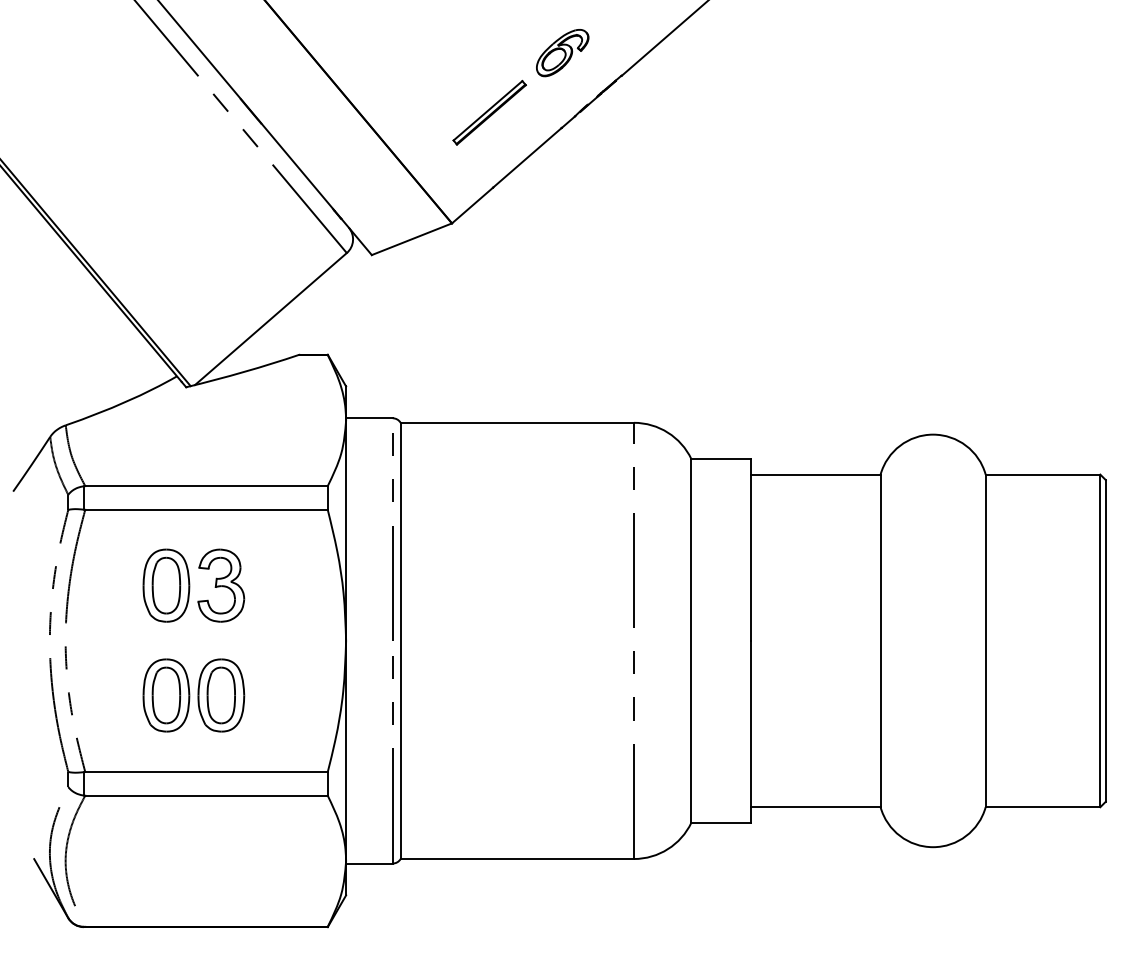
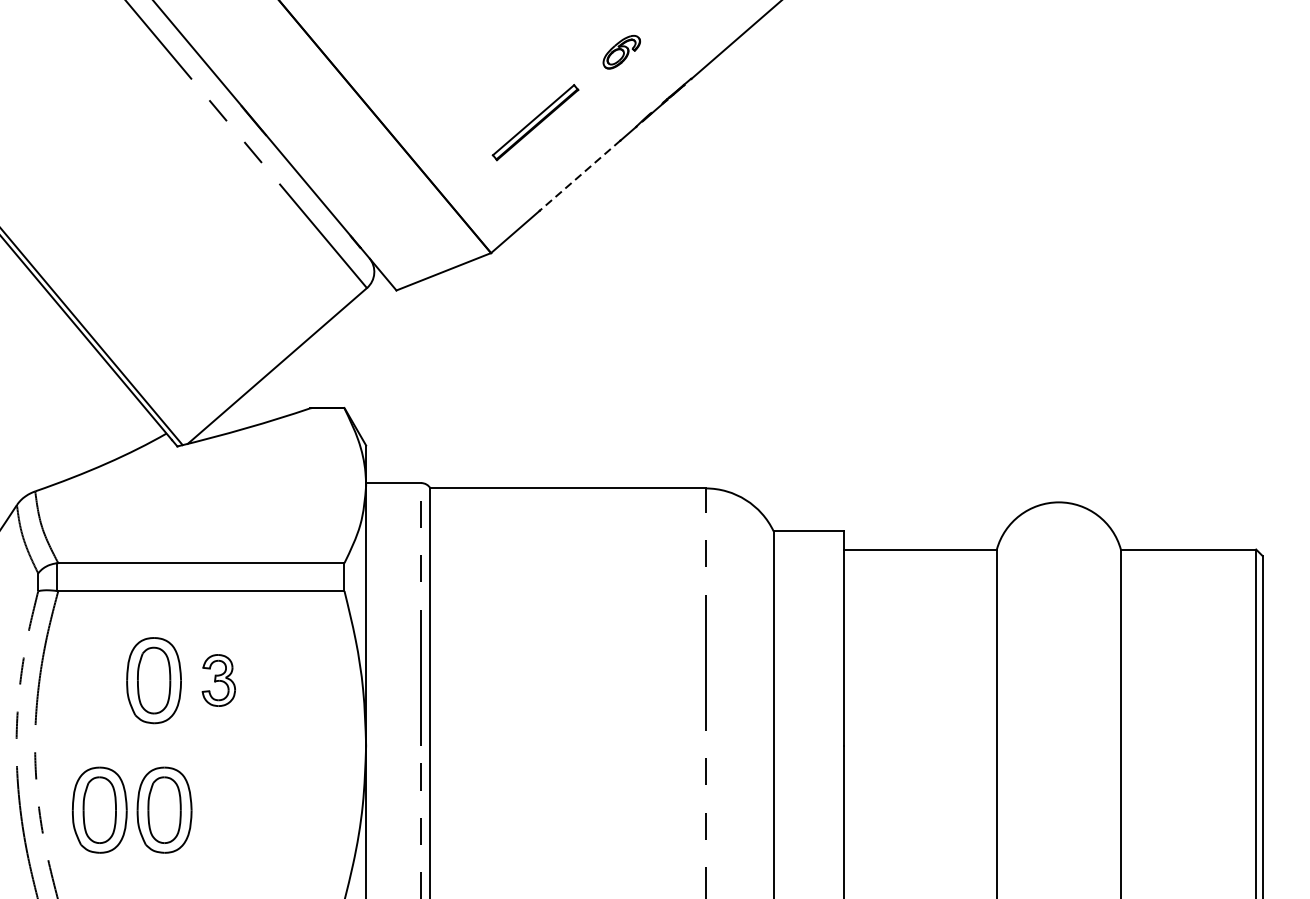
part: (562, 53) -> (621, 52), size x0.6
line: (527, 158) -> (580, 176), solid -> dashed
part: (221, 585) -> (219, 680), size x0.6
part: (193, 695) -> (131, 810), moved

